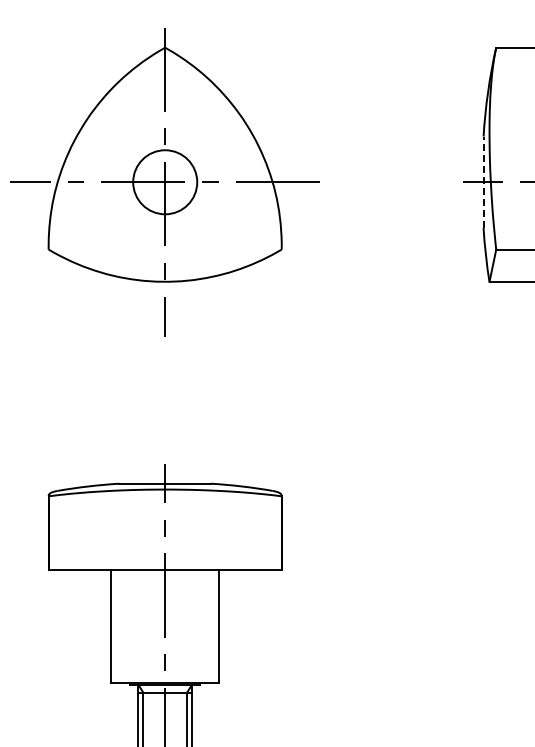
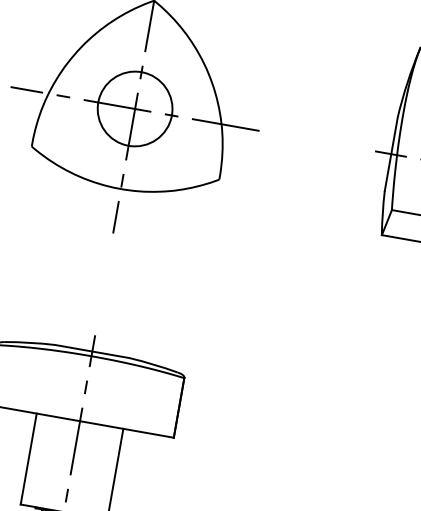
circle: (164, 182) -> (134, 109), size x1.43
line: (483, 182) -> (391, 154), dashed -> solid

